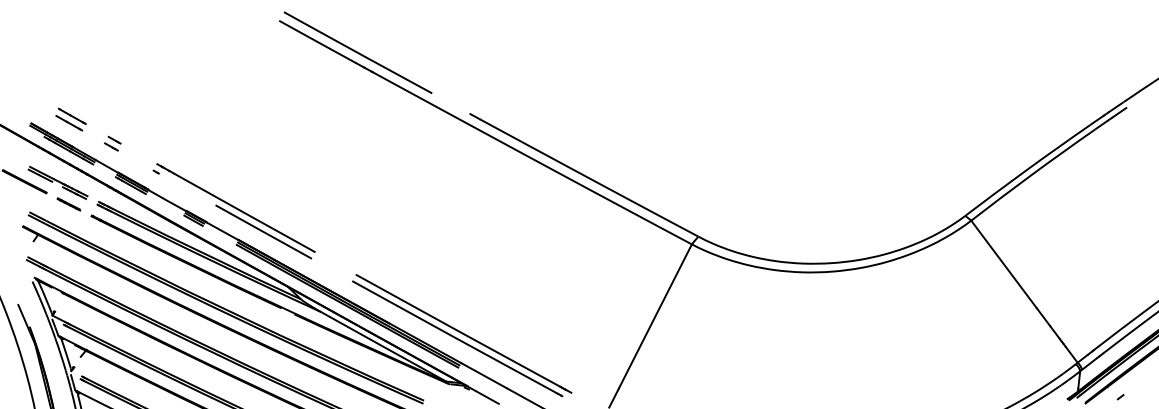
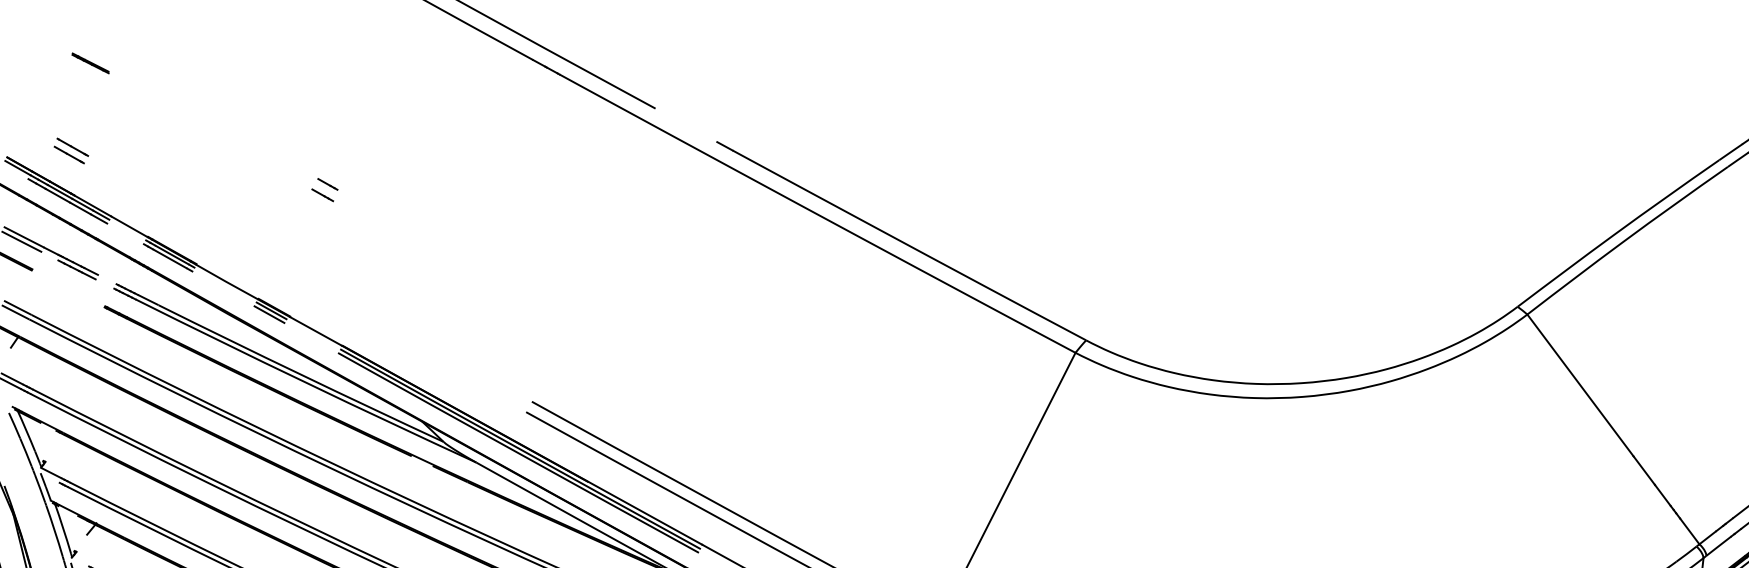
part: (70, 119) -> (70, 150), size x0.7
part: (112, 143) -> (324, 189), moved
line: (68, 204) -> (89, 63), moved
part: (233, 211) -> (334, 299), removed

